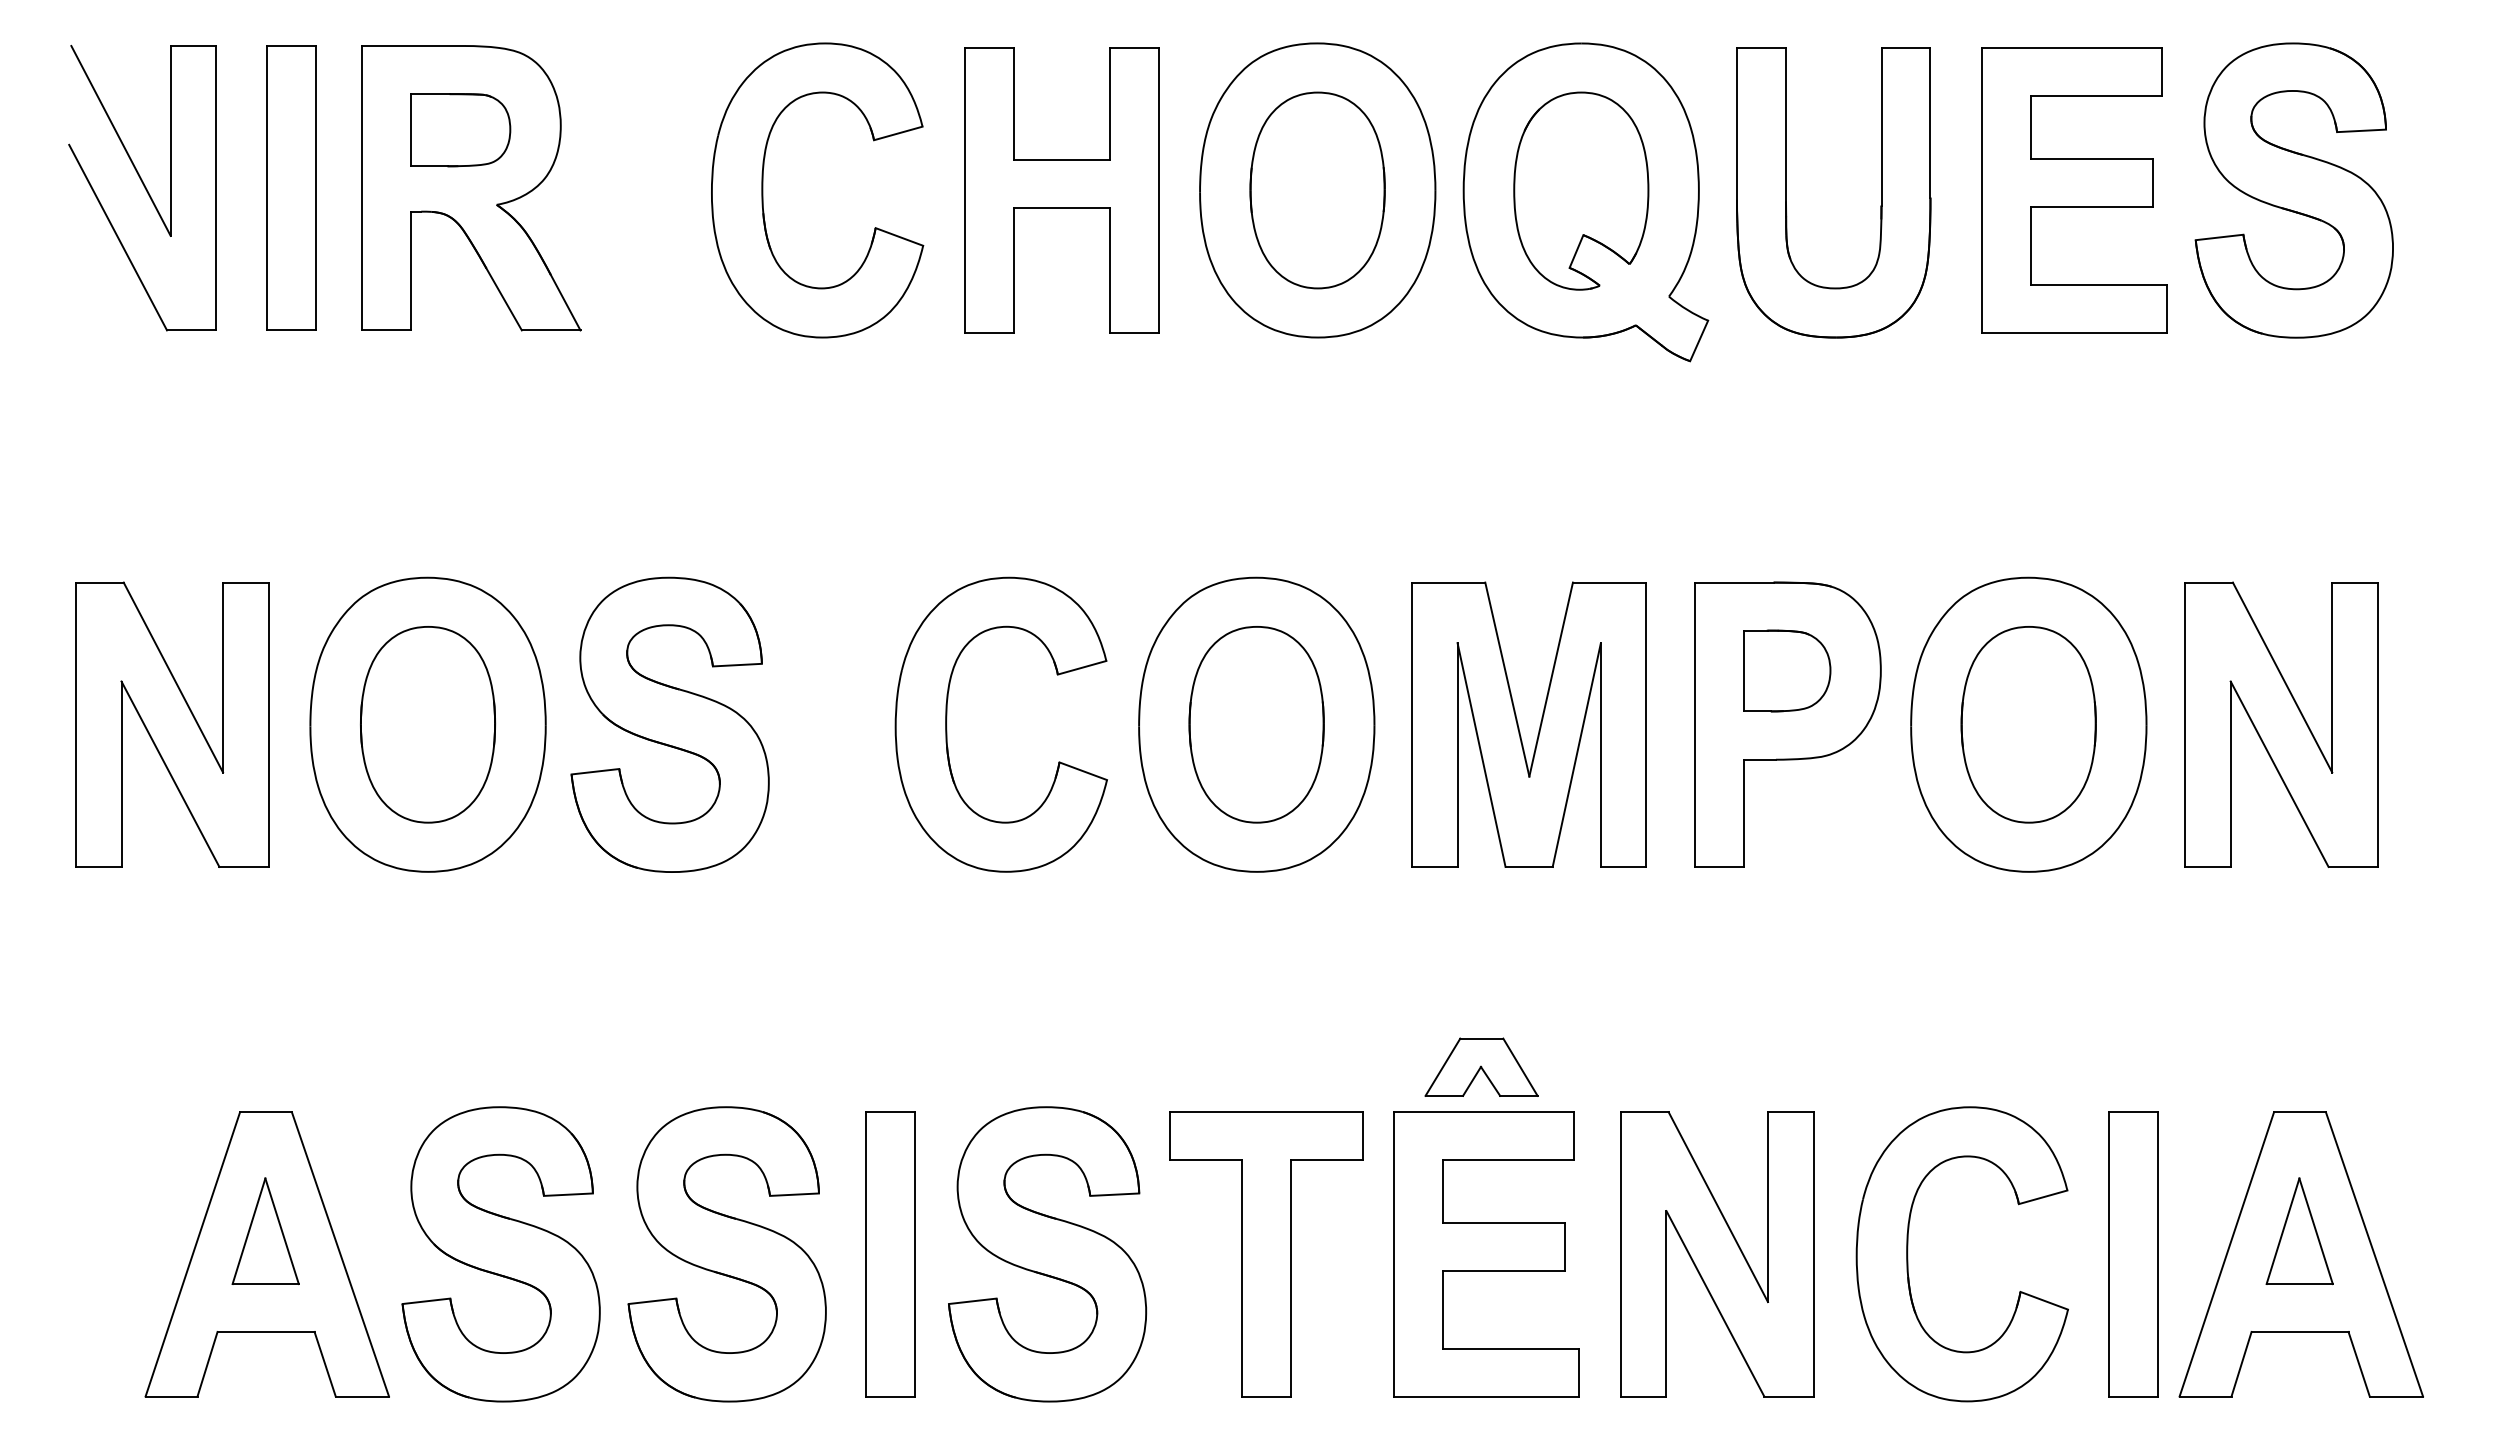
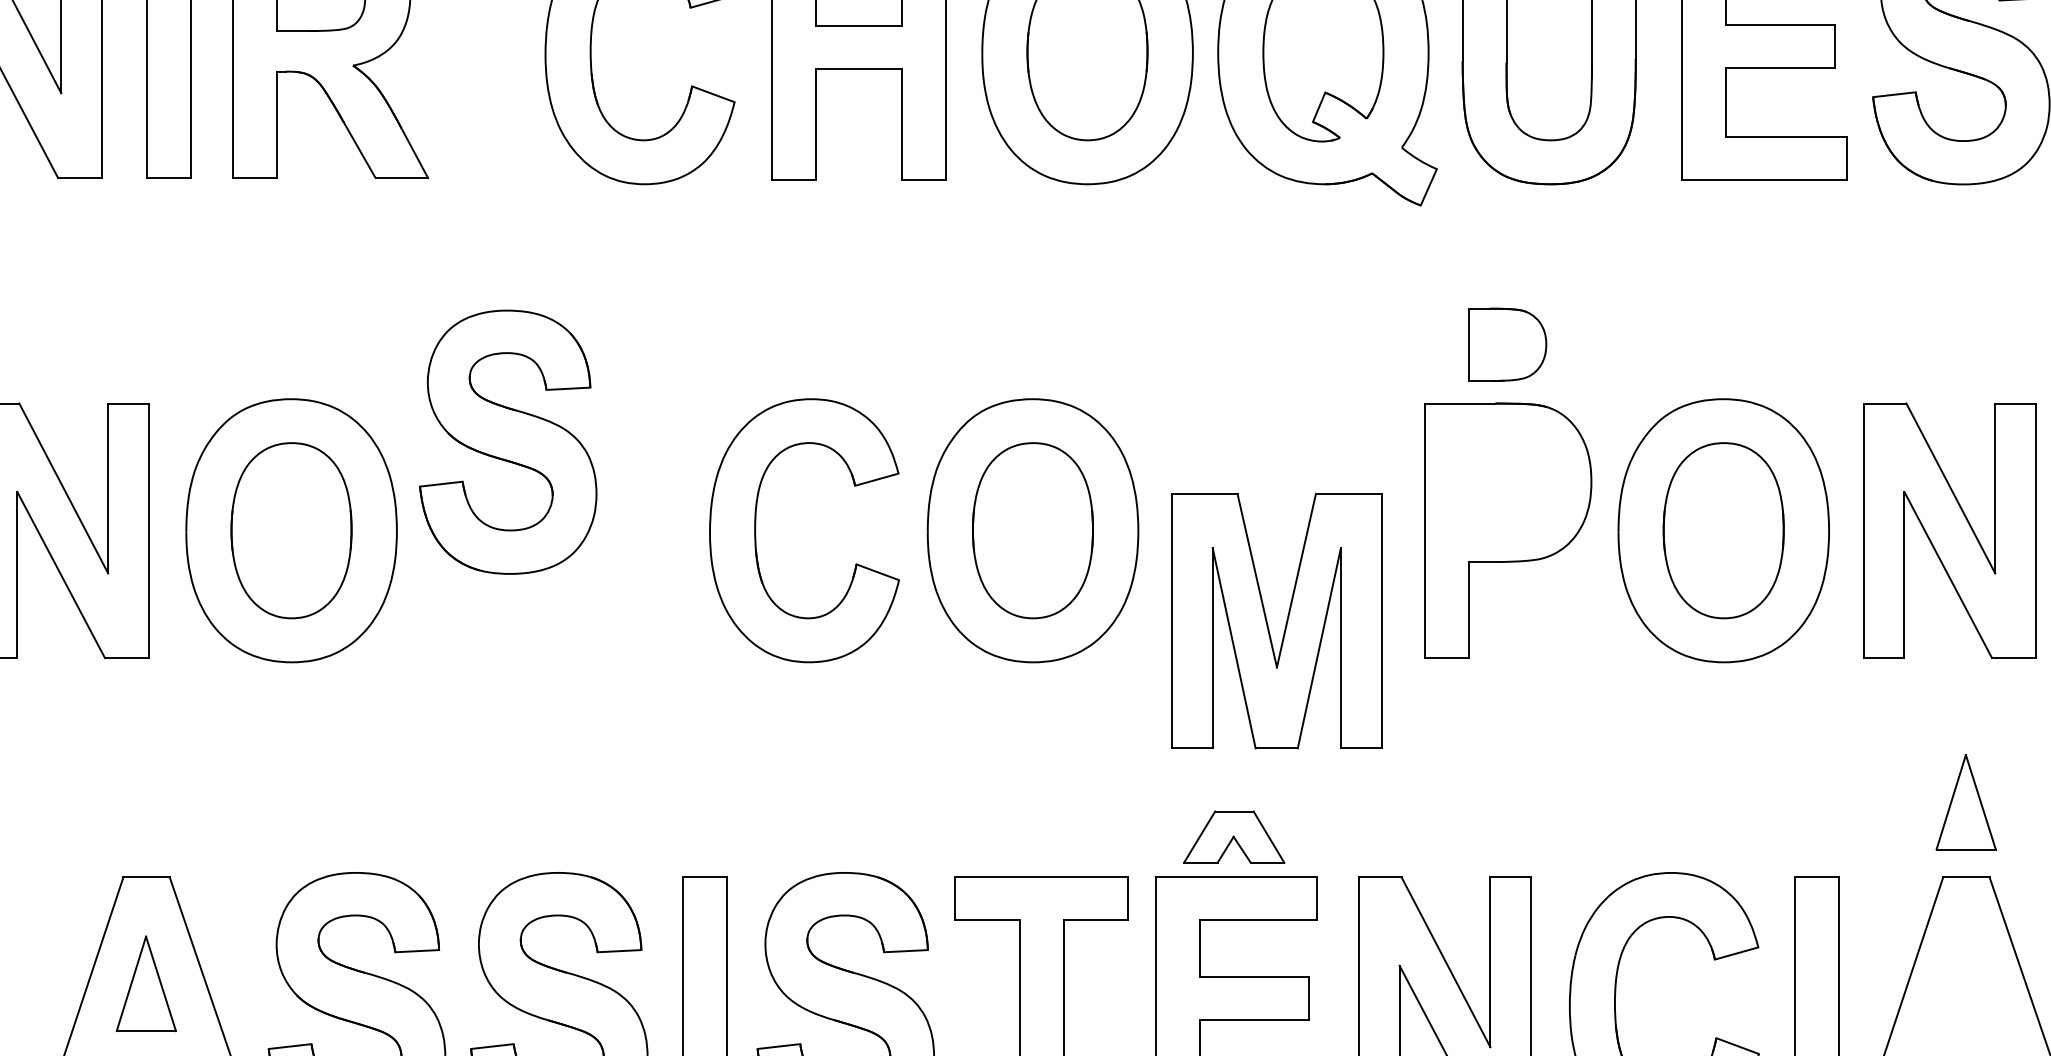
part: (1787, 670) -> (1507, 344), moved
part: (669, 724) -> (507, 441), moved
part: (1519, 727) -> (1268, 623), moved
part: (2299, 1231) -> (1965, 802), moved

